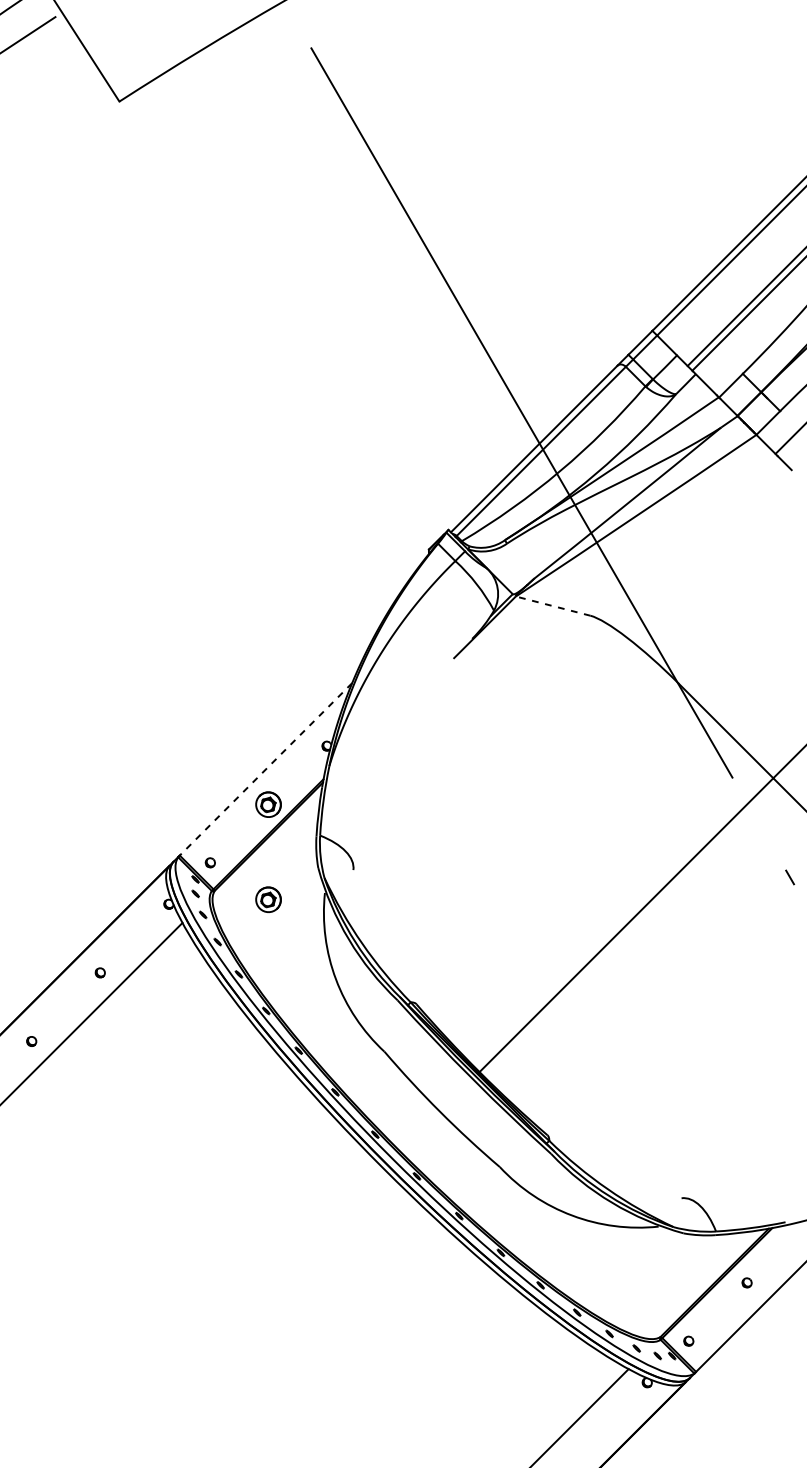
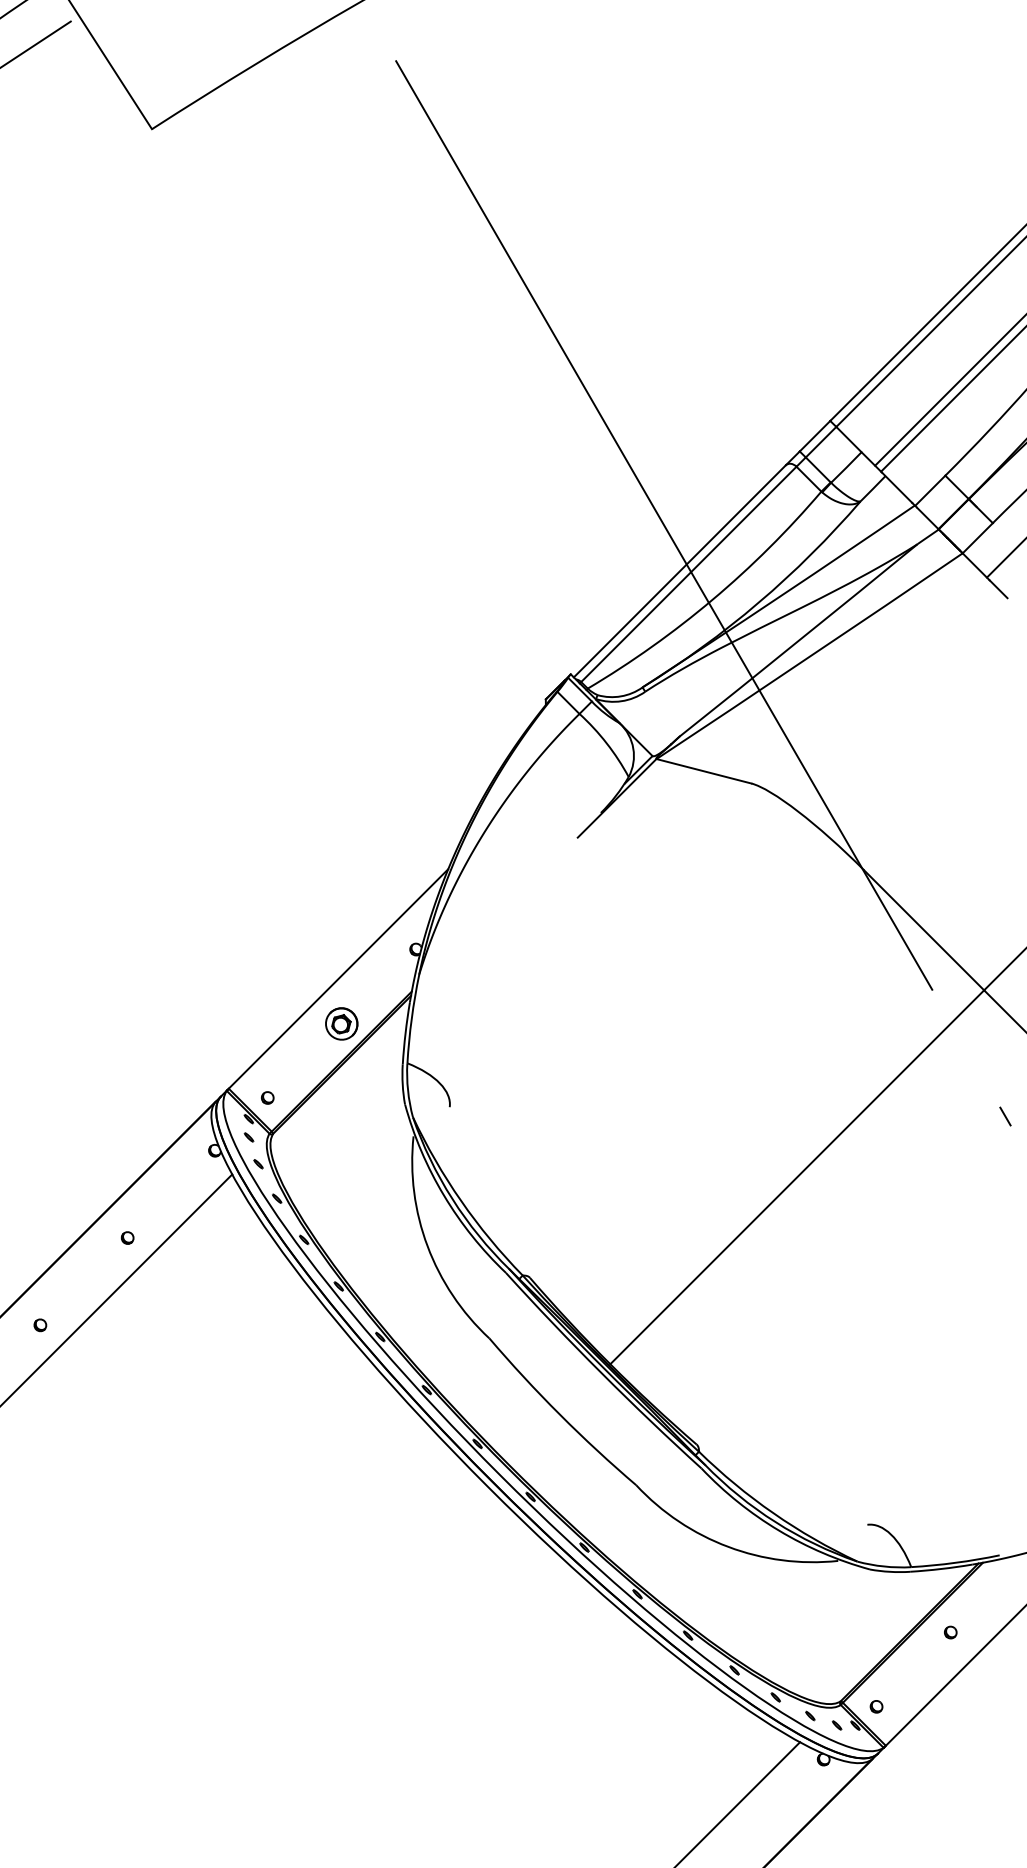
line: (552, 606) -> (703, 771), dashed -> solid
line: (265, 770) -> (337, 980), dashed -> solid
part: (268, 899) -> (341, 1144), removed

